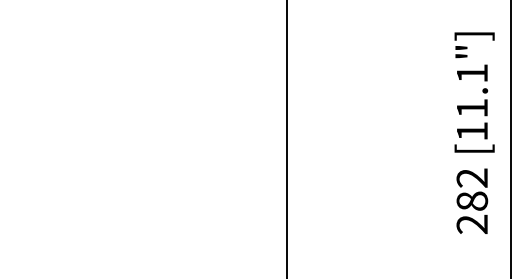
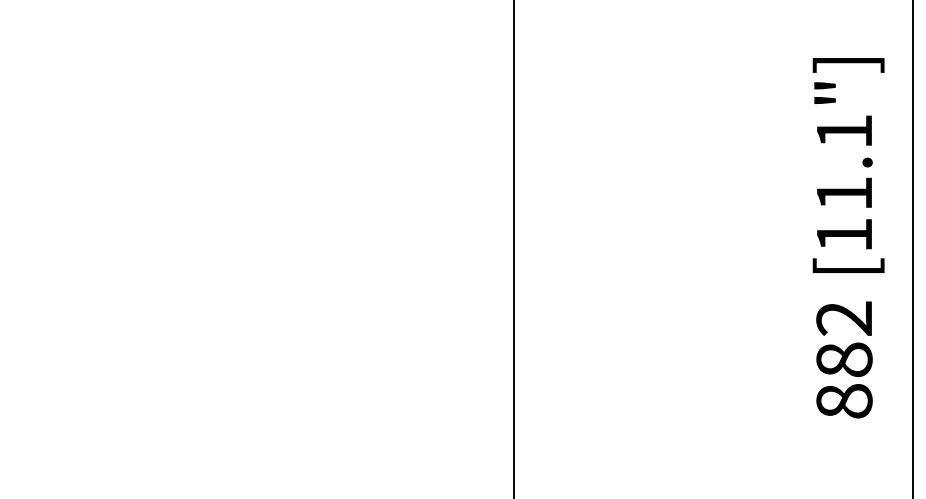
text: (472, 224) -> (844, 401), 282 -> 882

